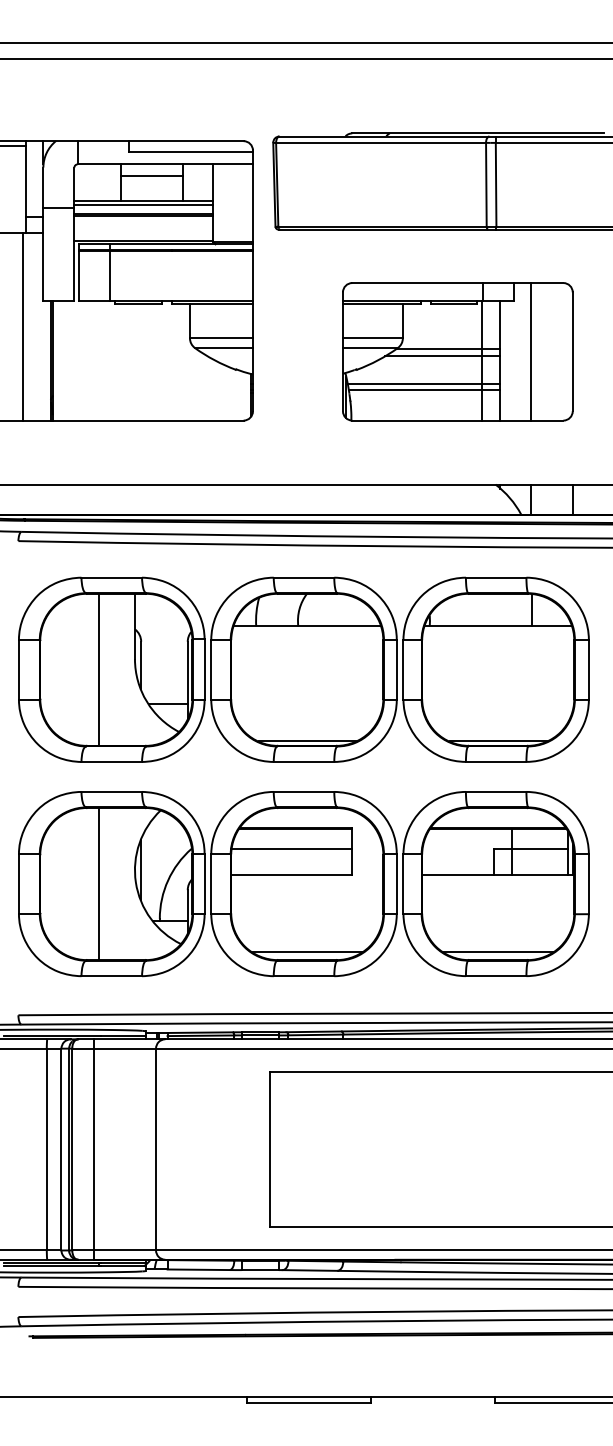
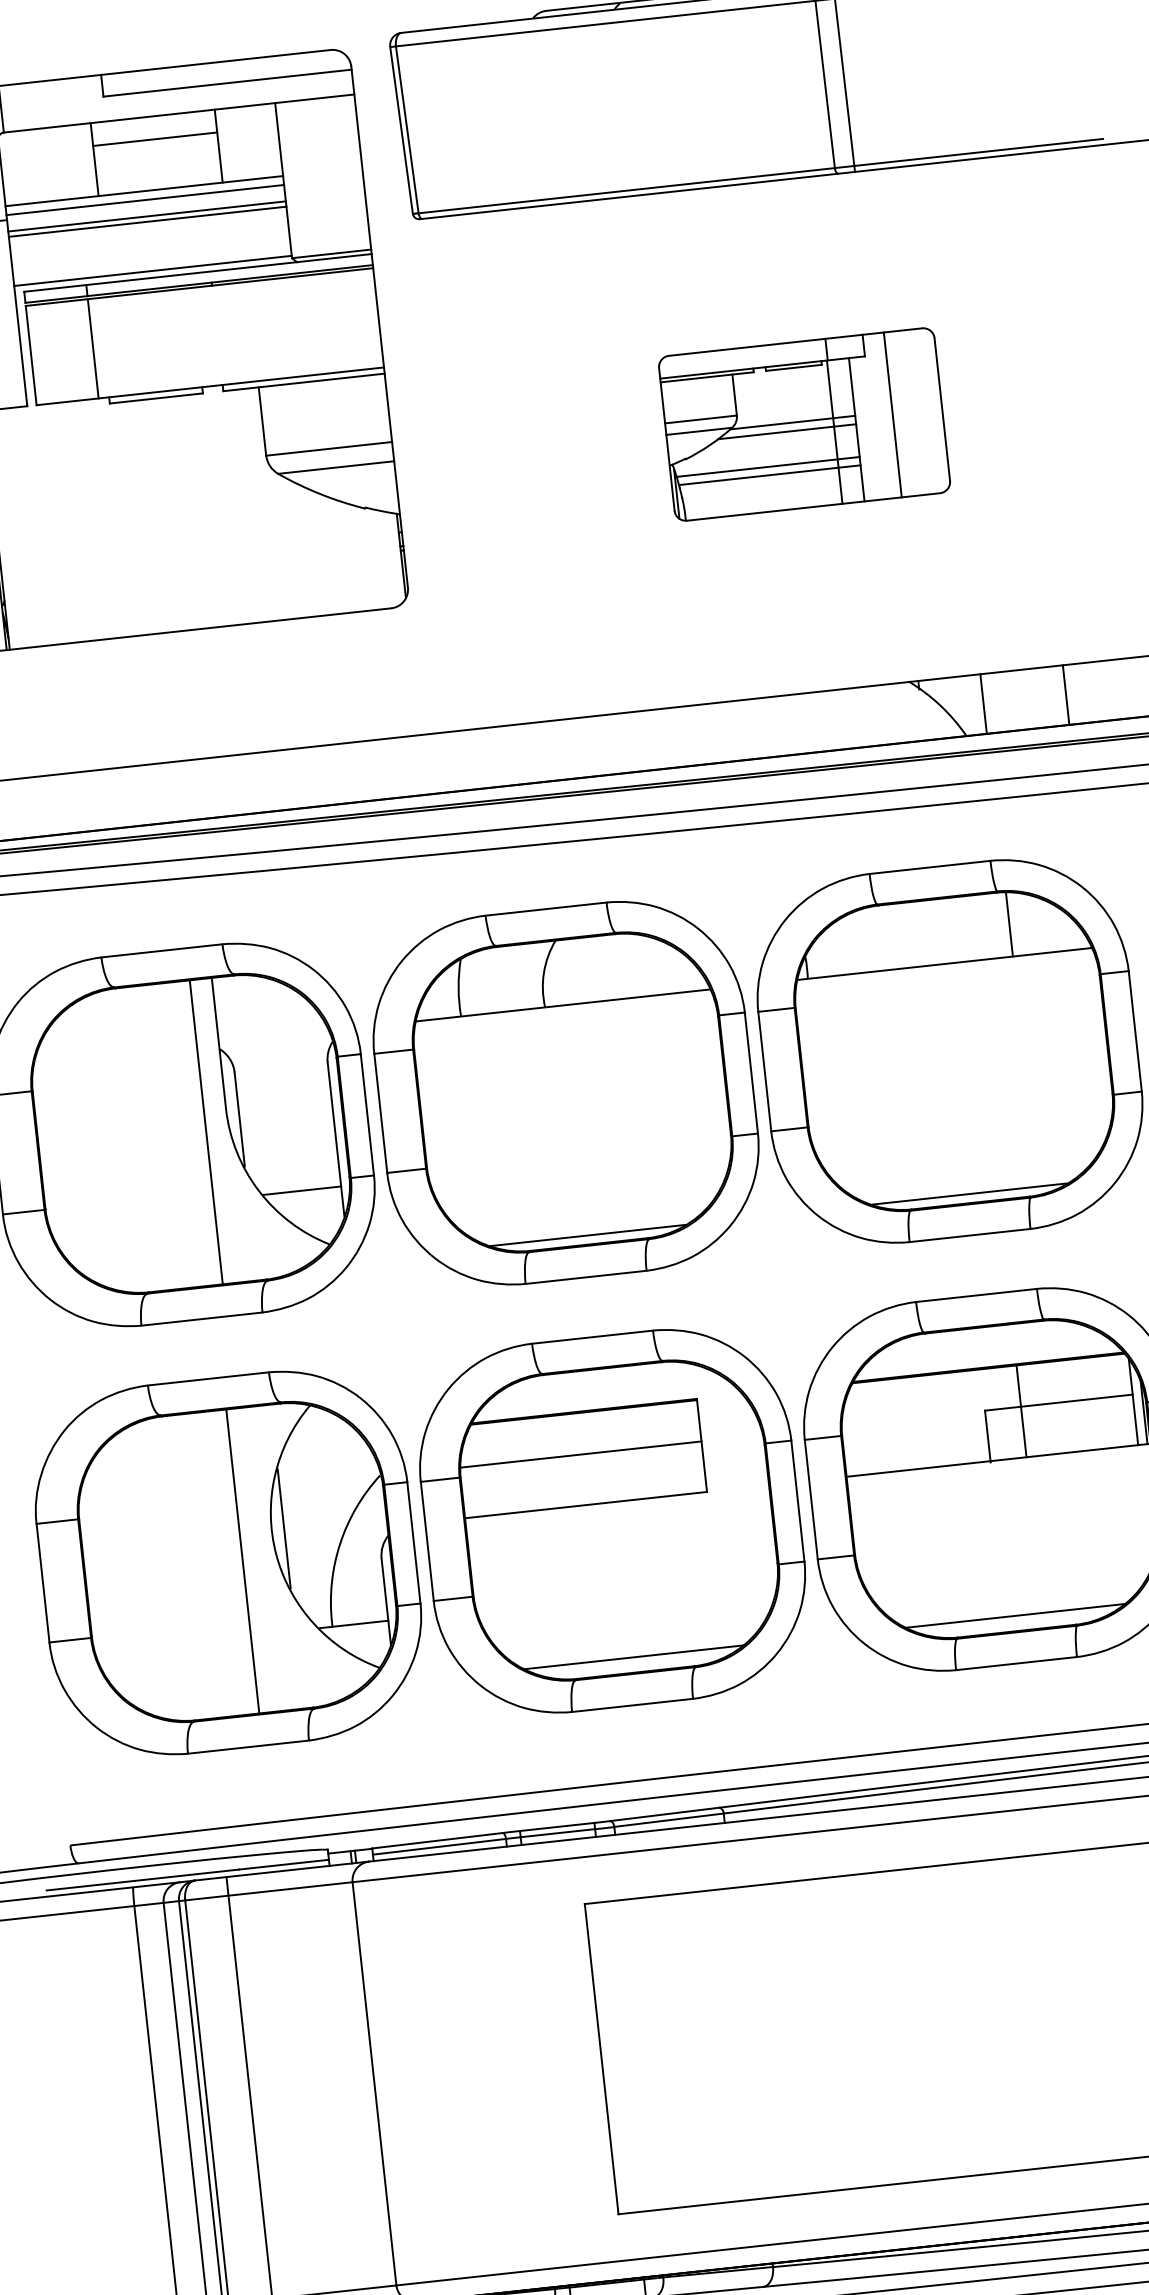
part: (457, 351) -> (803, 423), size x0.6
line: (98, 669) -> (205, 1131), moved
line: (98, 884) -> (241, 1562), moved

